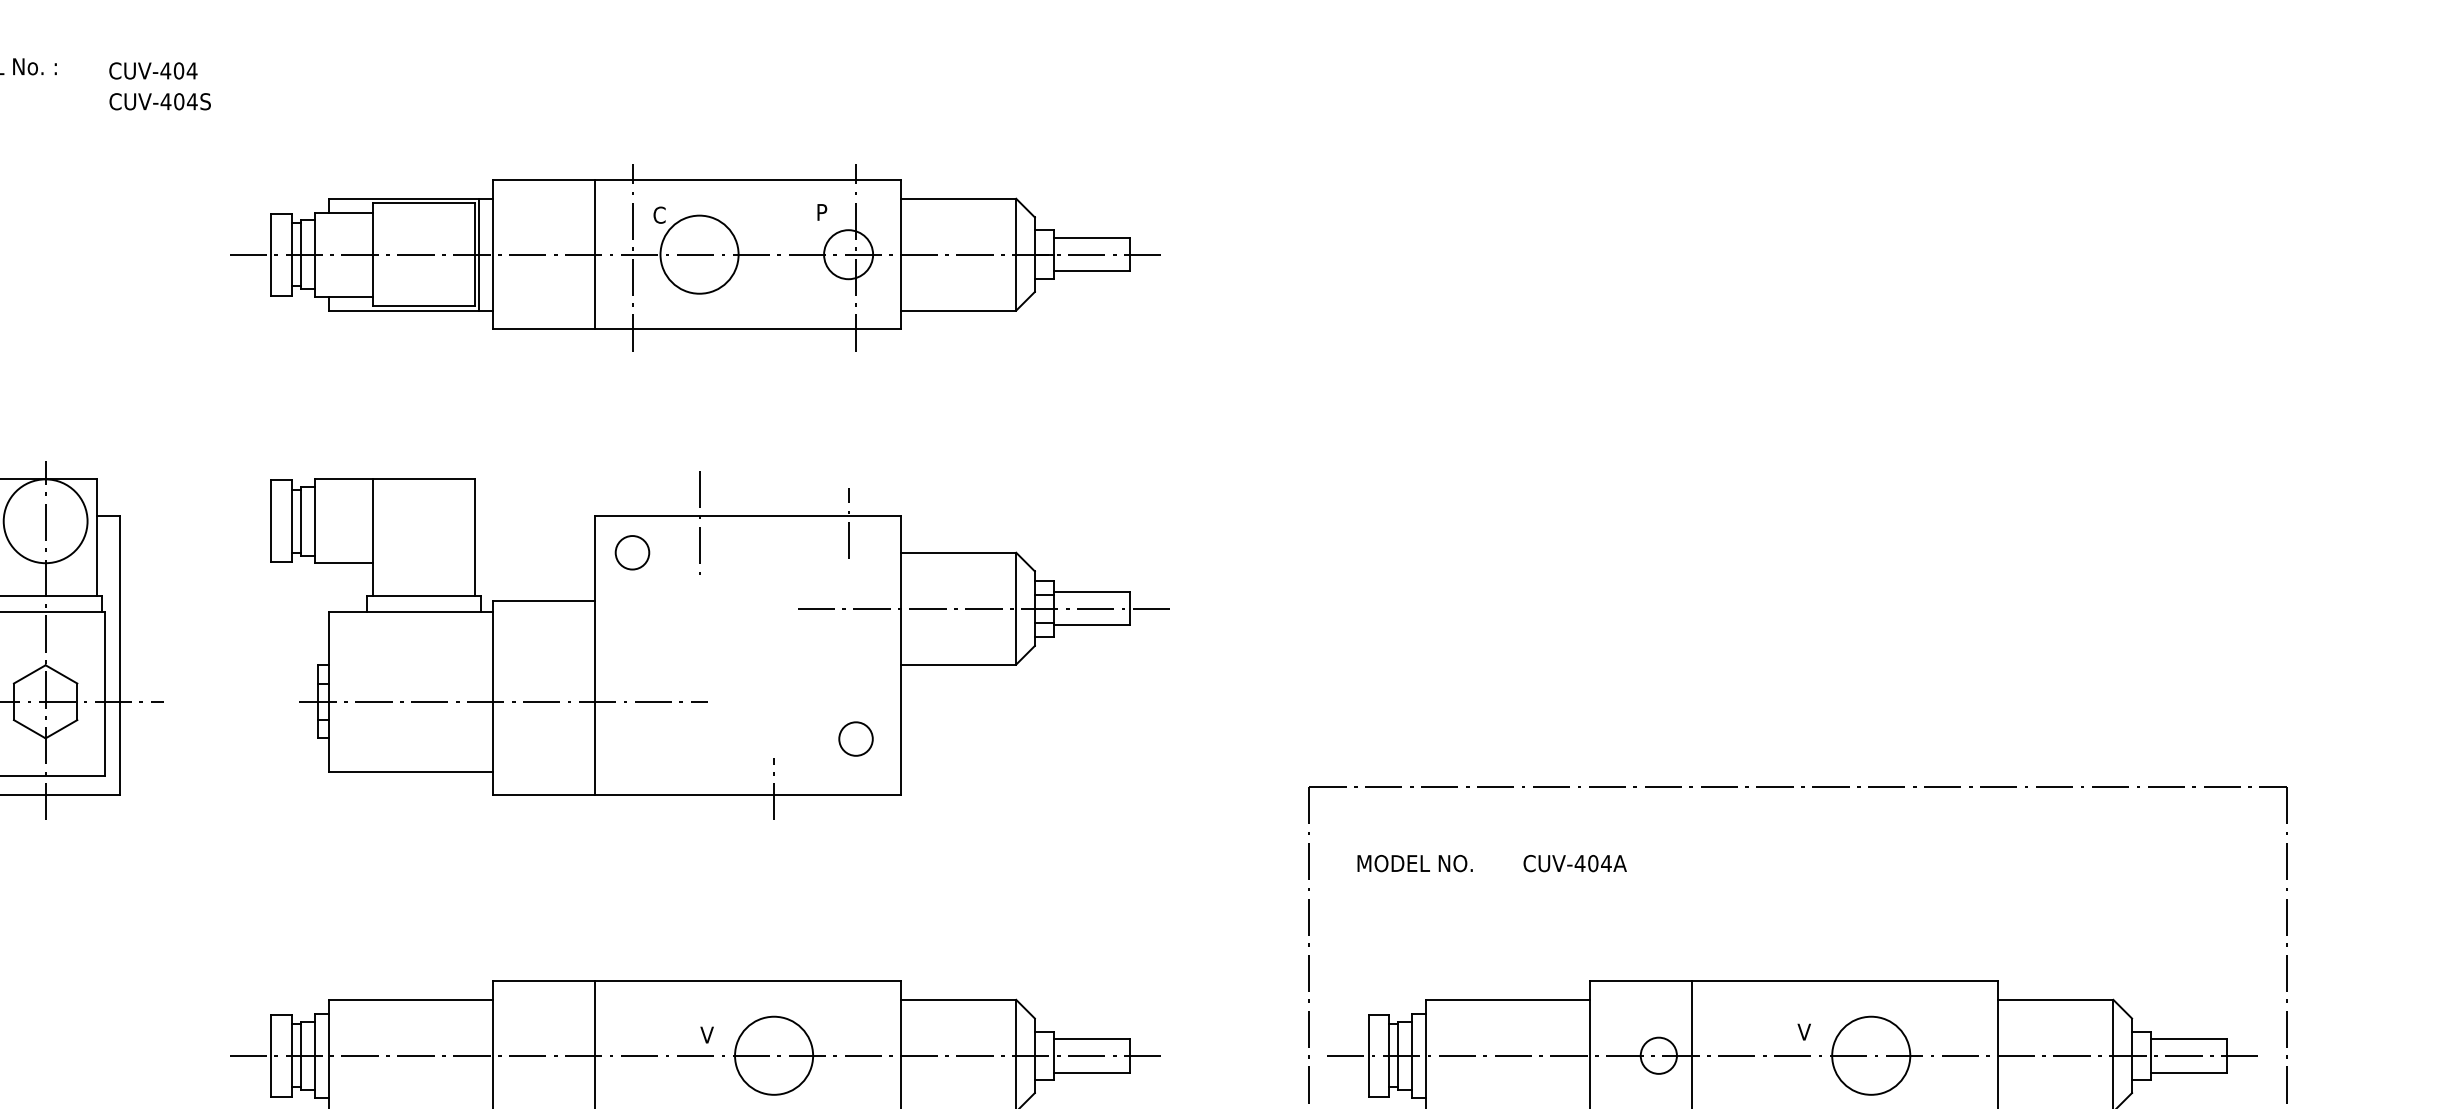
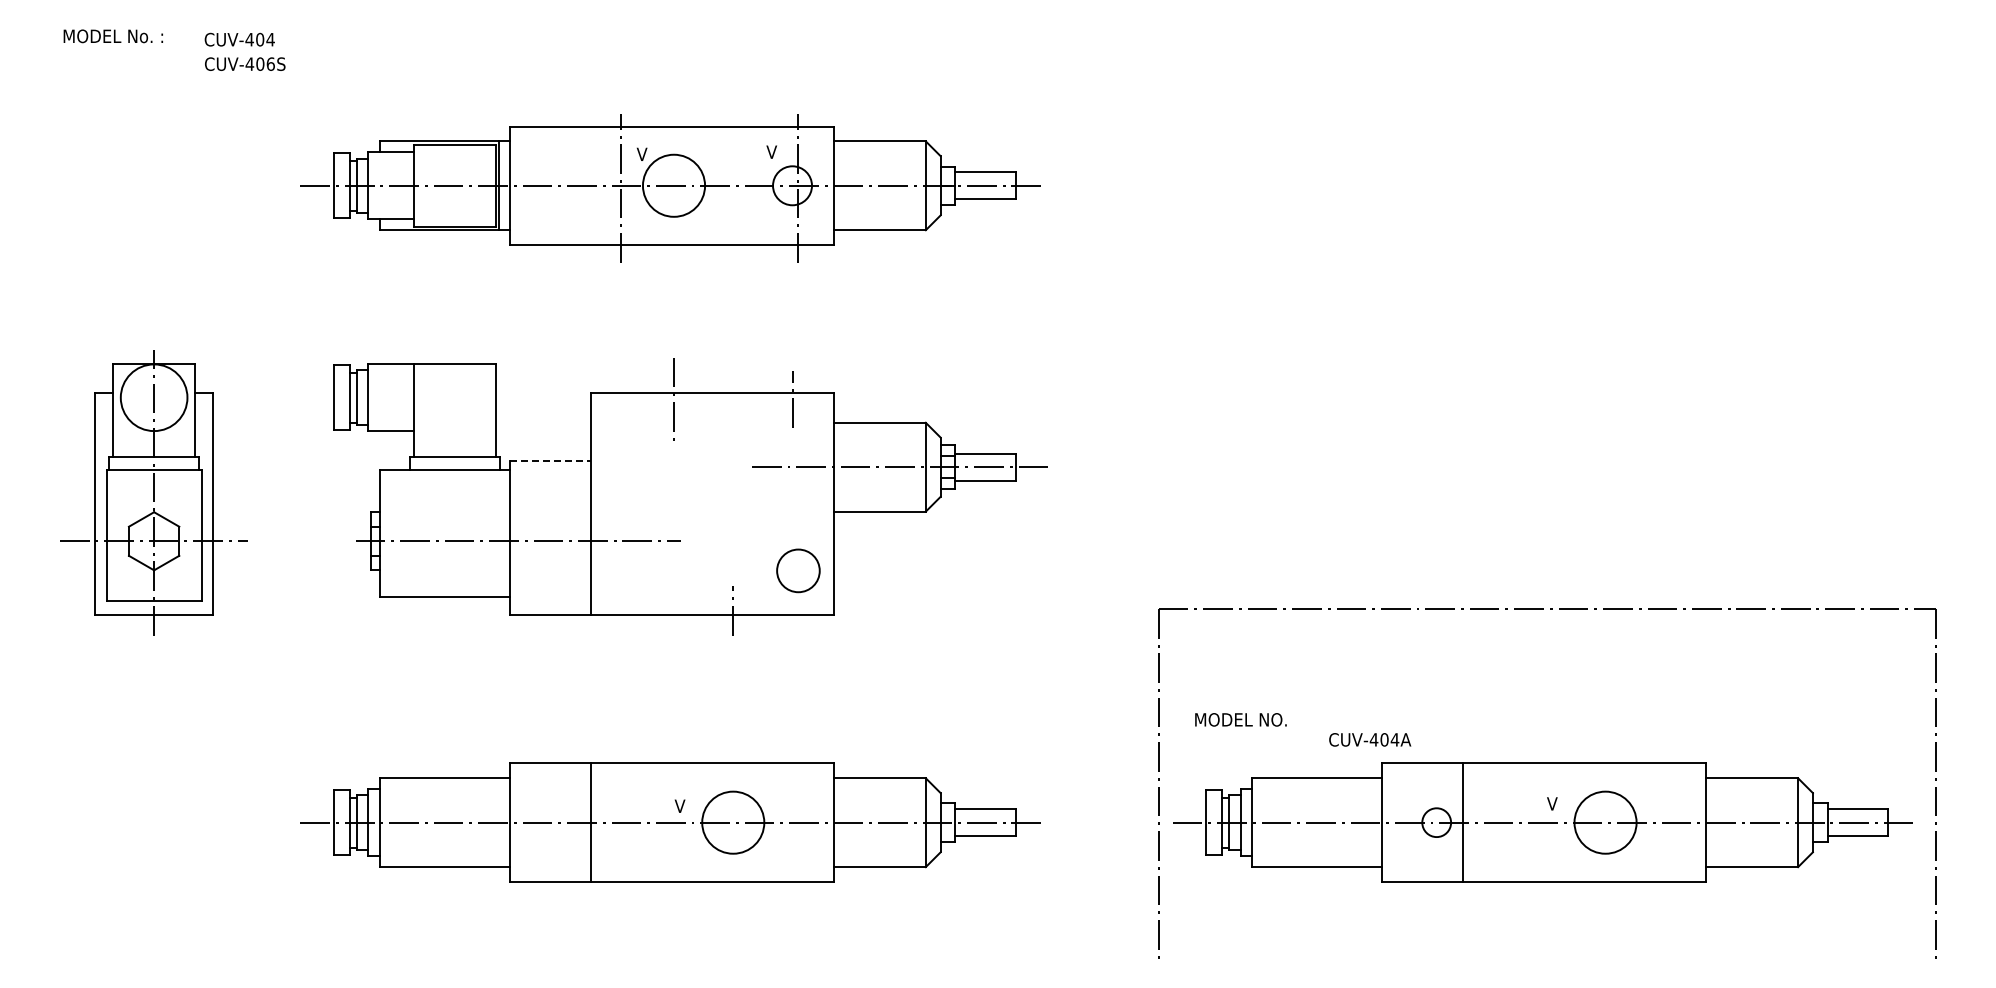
text: (192, 100) -> (270, 63), CUV-404S -> CUV-406S
text: (822, 211) -> (771, 151), P -> V
text: (658, 215) -> (641, 154), C -> V
line: (595, 254) -> (591, 185), removed
circle: (632, 552) -> (620, 422), removed
line: (544, 601) -> (550, 461), solid -> dashed
circle: (856, 738) -> (798, 570), size x1.6
text: (1414, 863) -> (1240, 719), moved
text: (1575, 863) -> (1370, 739), moved

